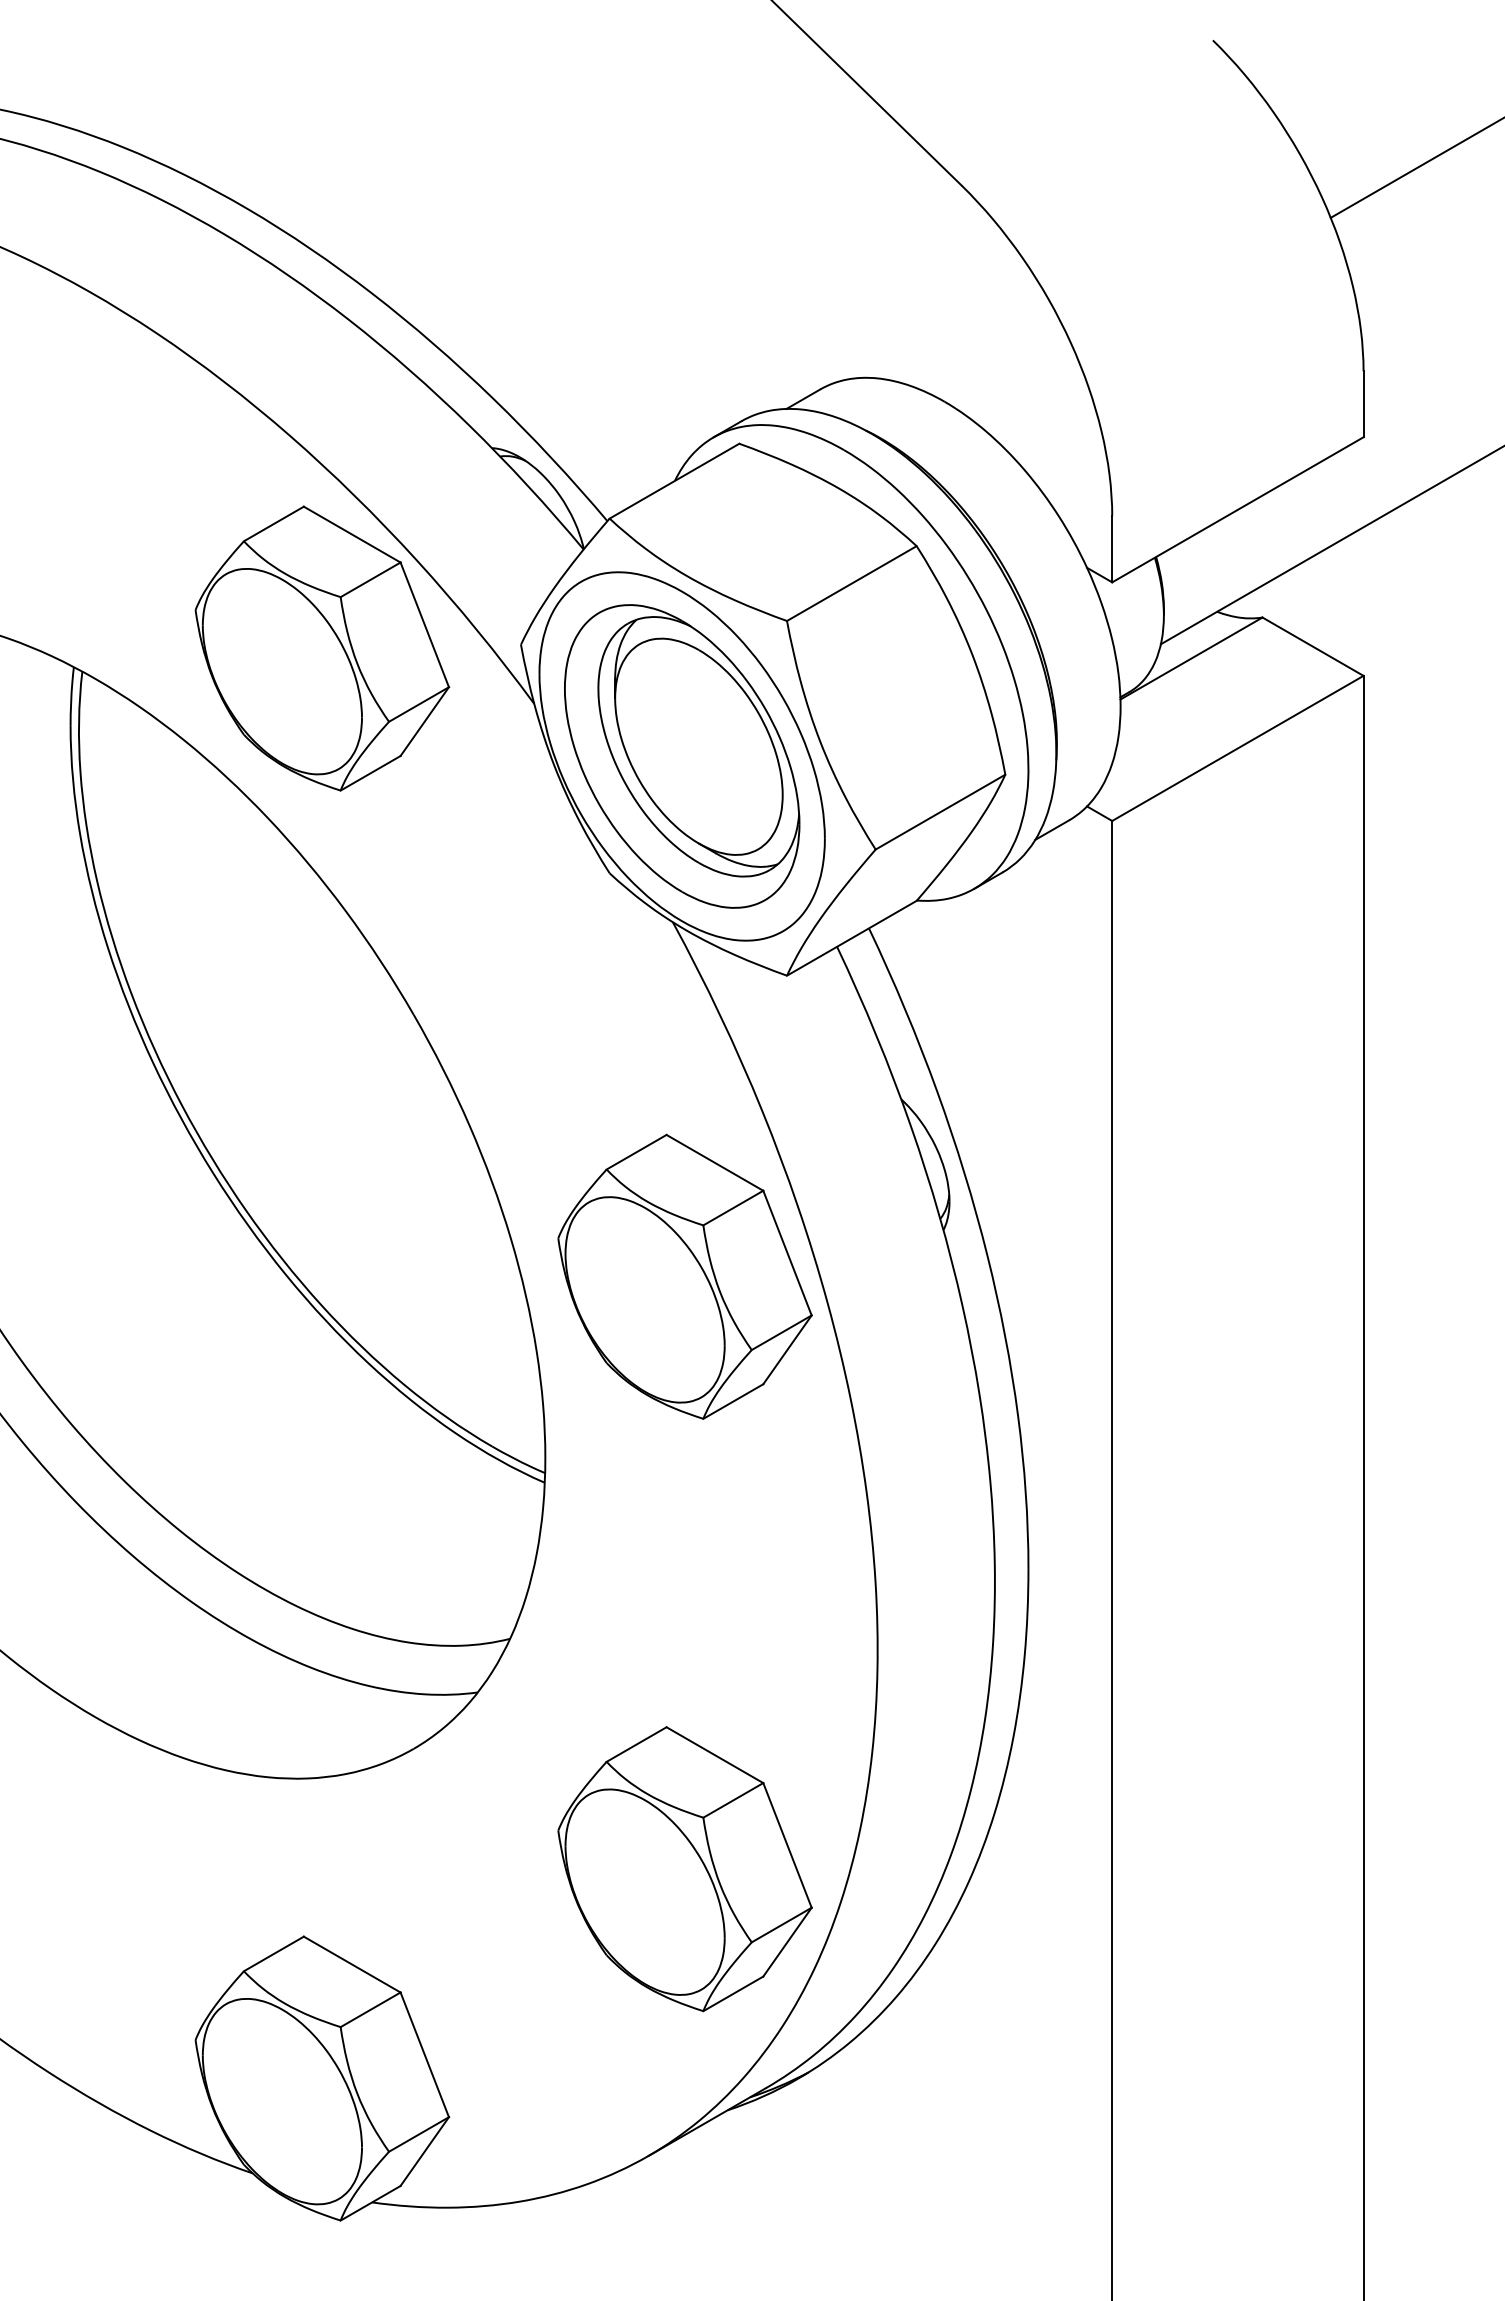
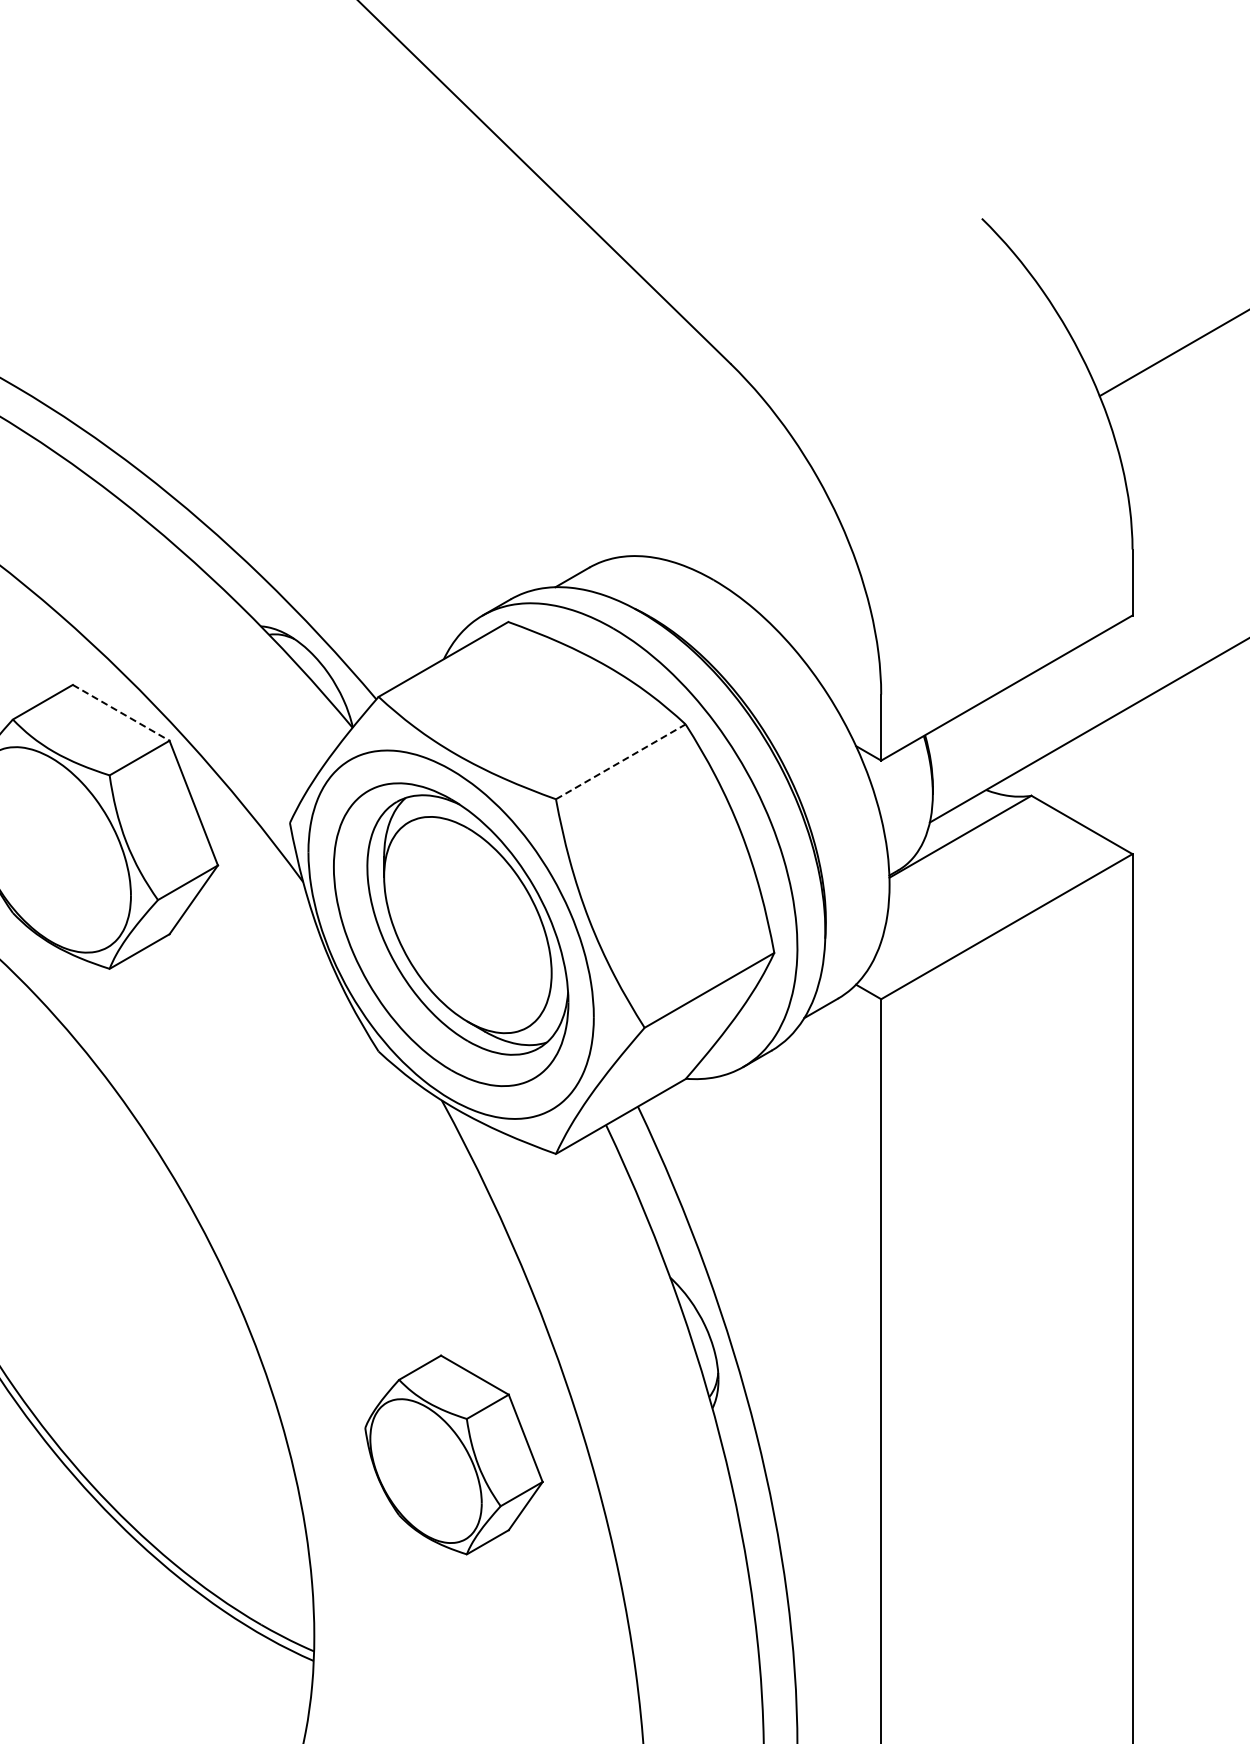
line: (352, 534) -> (121, 712), solid -> dashed
line: (851, 583) -> (620, 761), solid -> dashed
part: (684, 1276) -> (453, 1454), size x0.7

